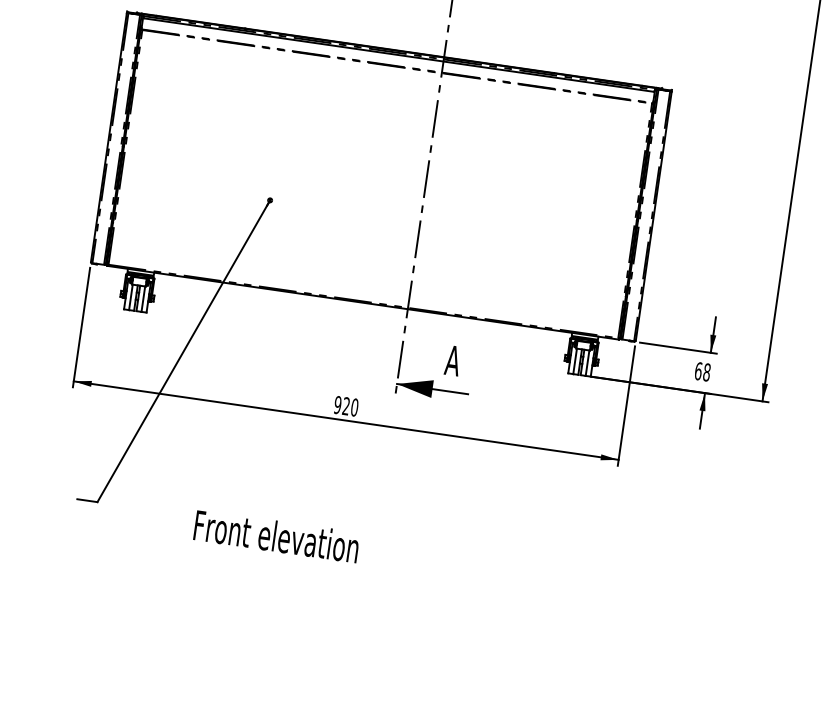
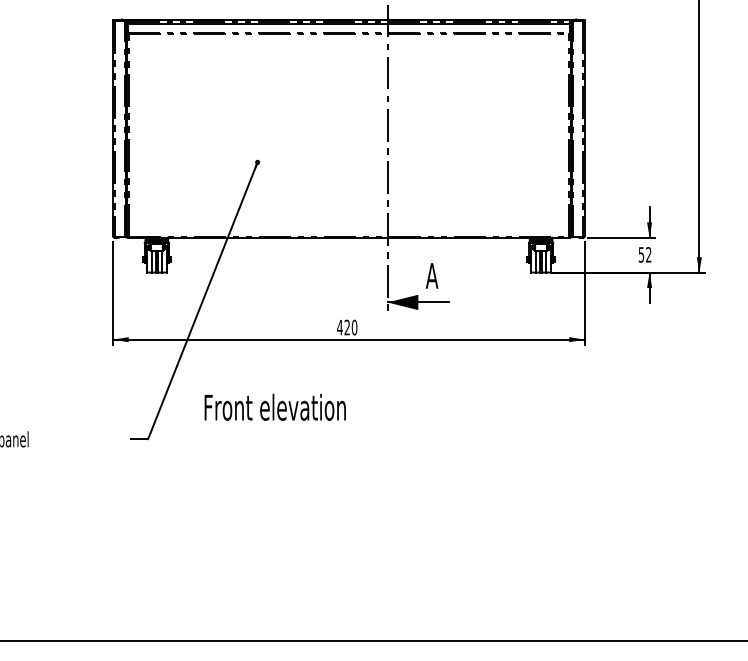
text: (702, 371) -> (644, 254), 68 -> 52
text: (337, 404) -> (339, 327), 920 -> 420
text: (276, 535) -> (274, 406), moved

